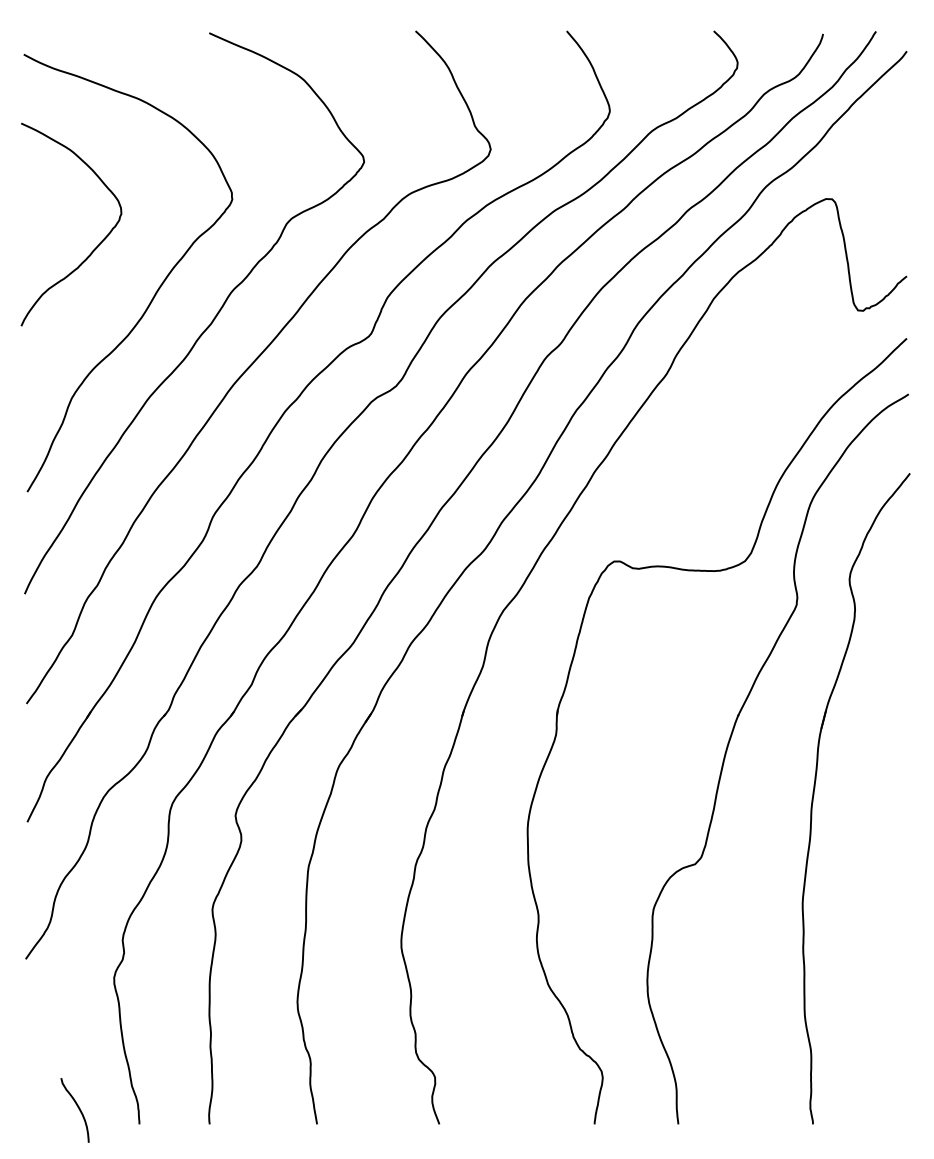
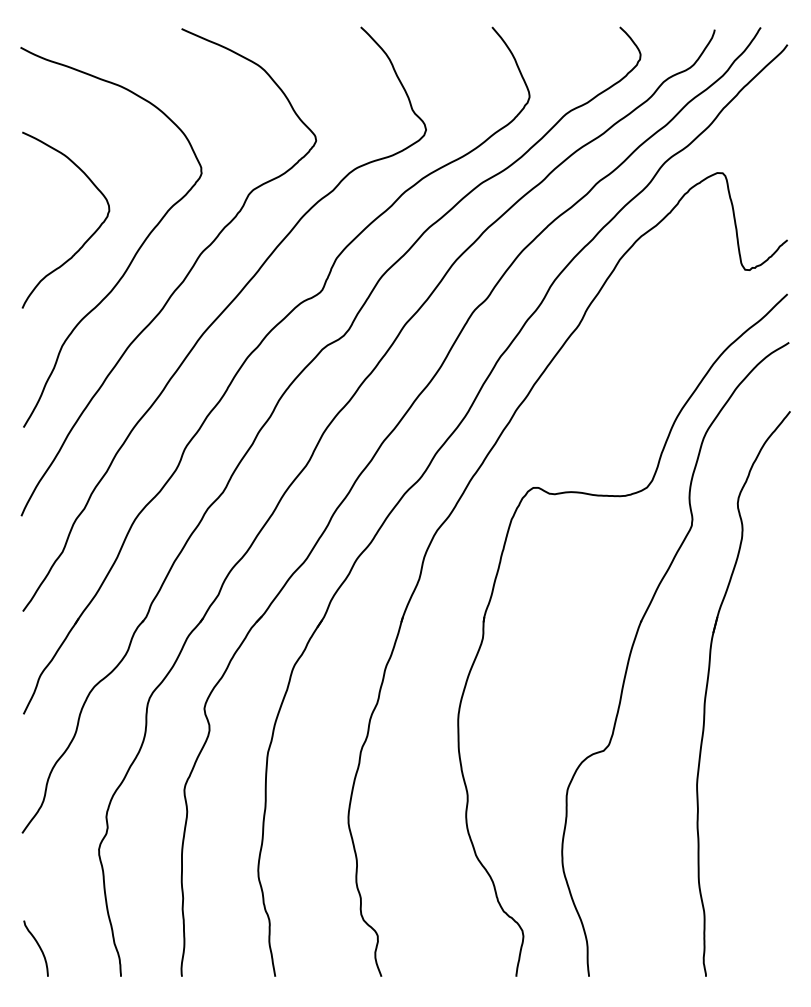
curve: (98, 243) -> (89, 236), moved
curve: (76, 1106) -> (37, 945), moved

